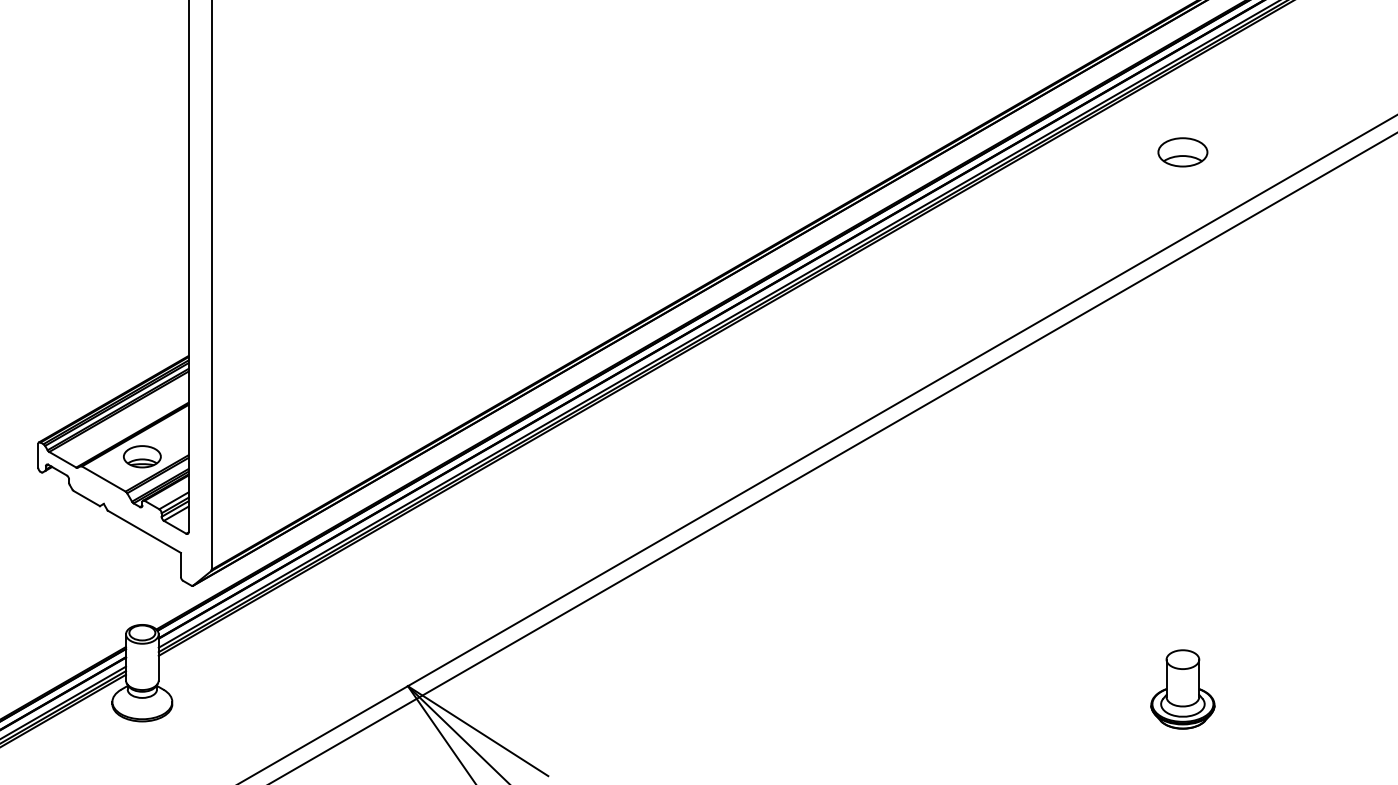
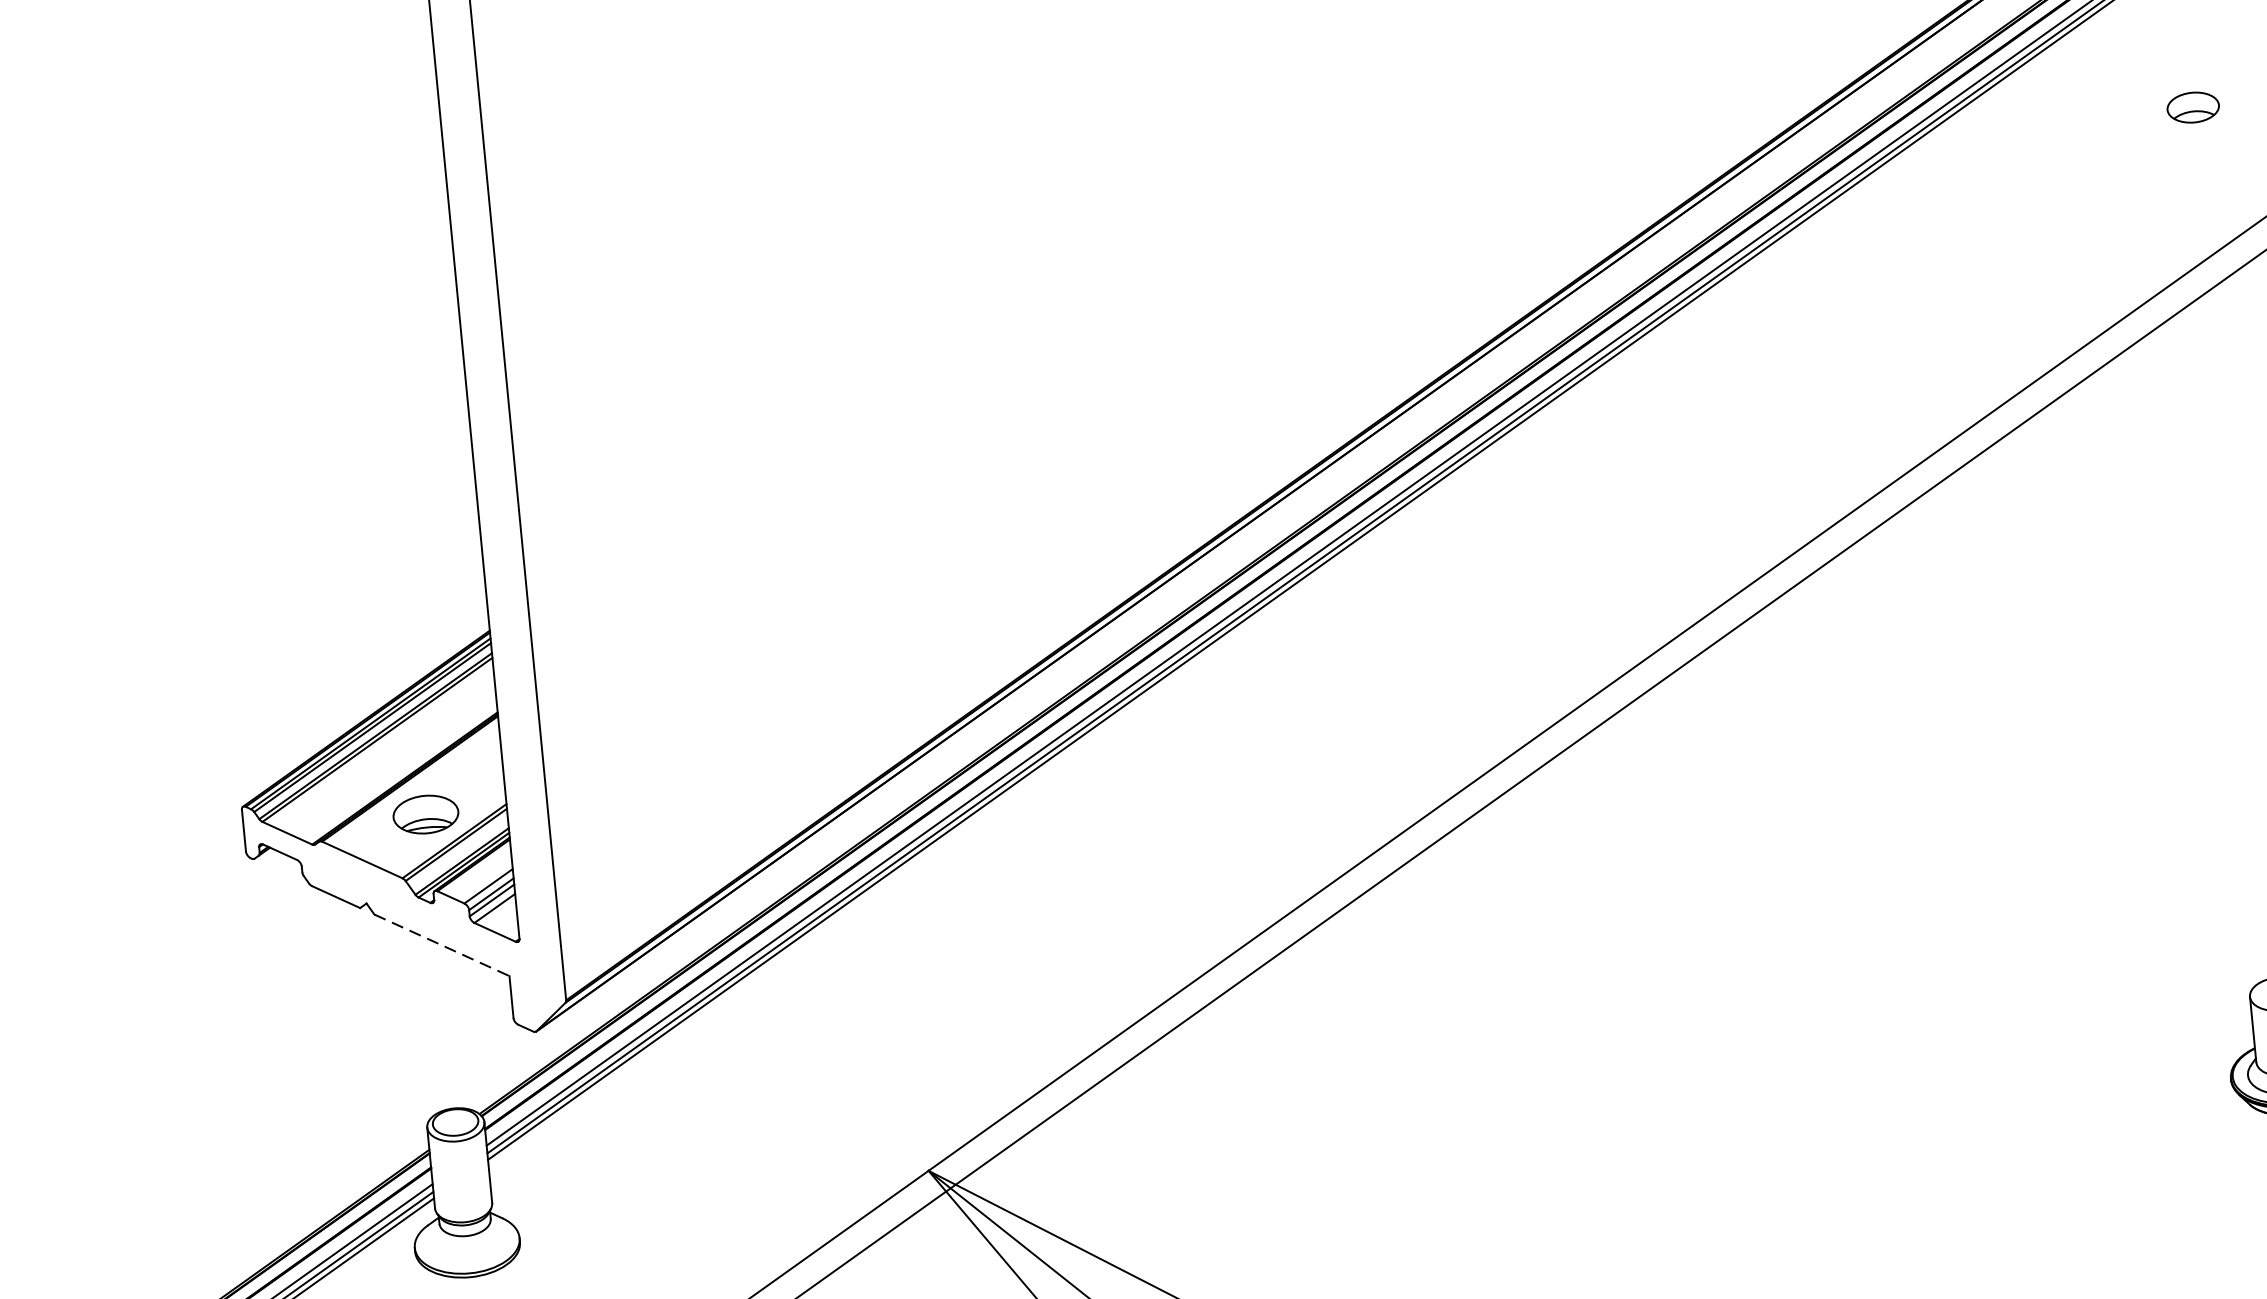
part: (1182, 152) -> (2192, 107), size x0.6
line: (144, 532) -> (442, 946), solid -> dashed

